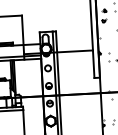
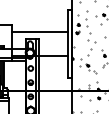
line: (56, 21) -> (39, 31), added

